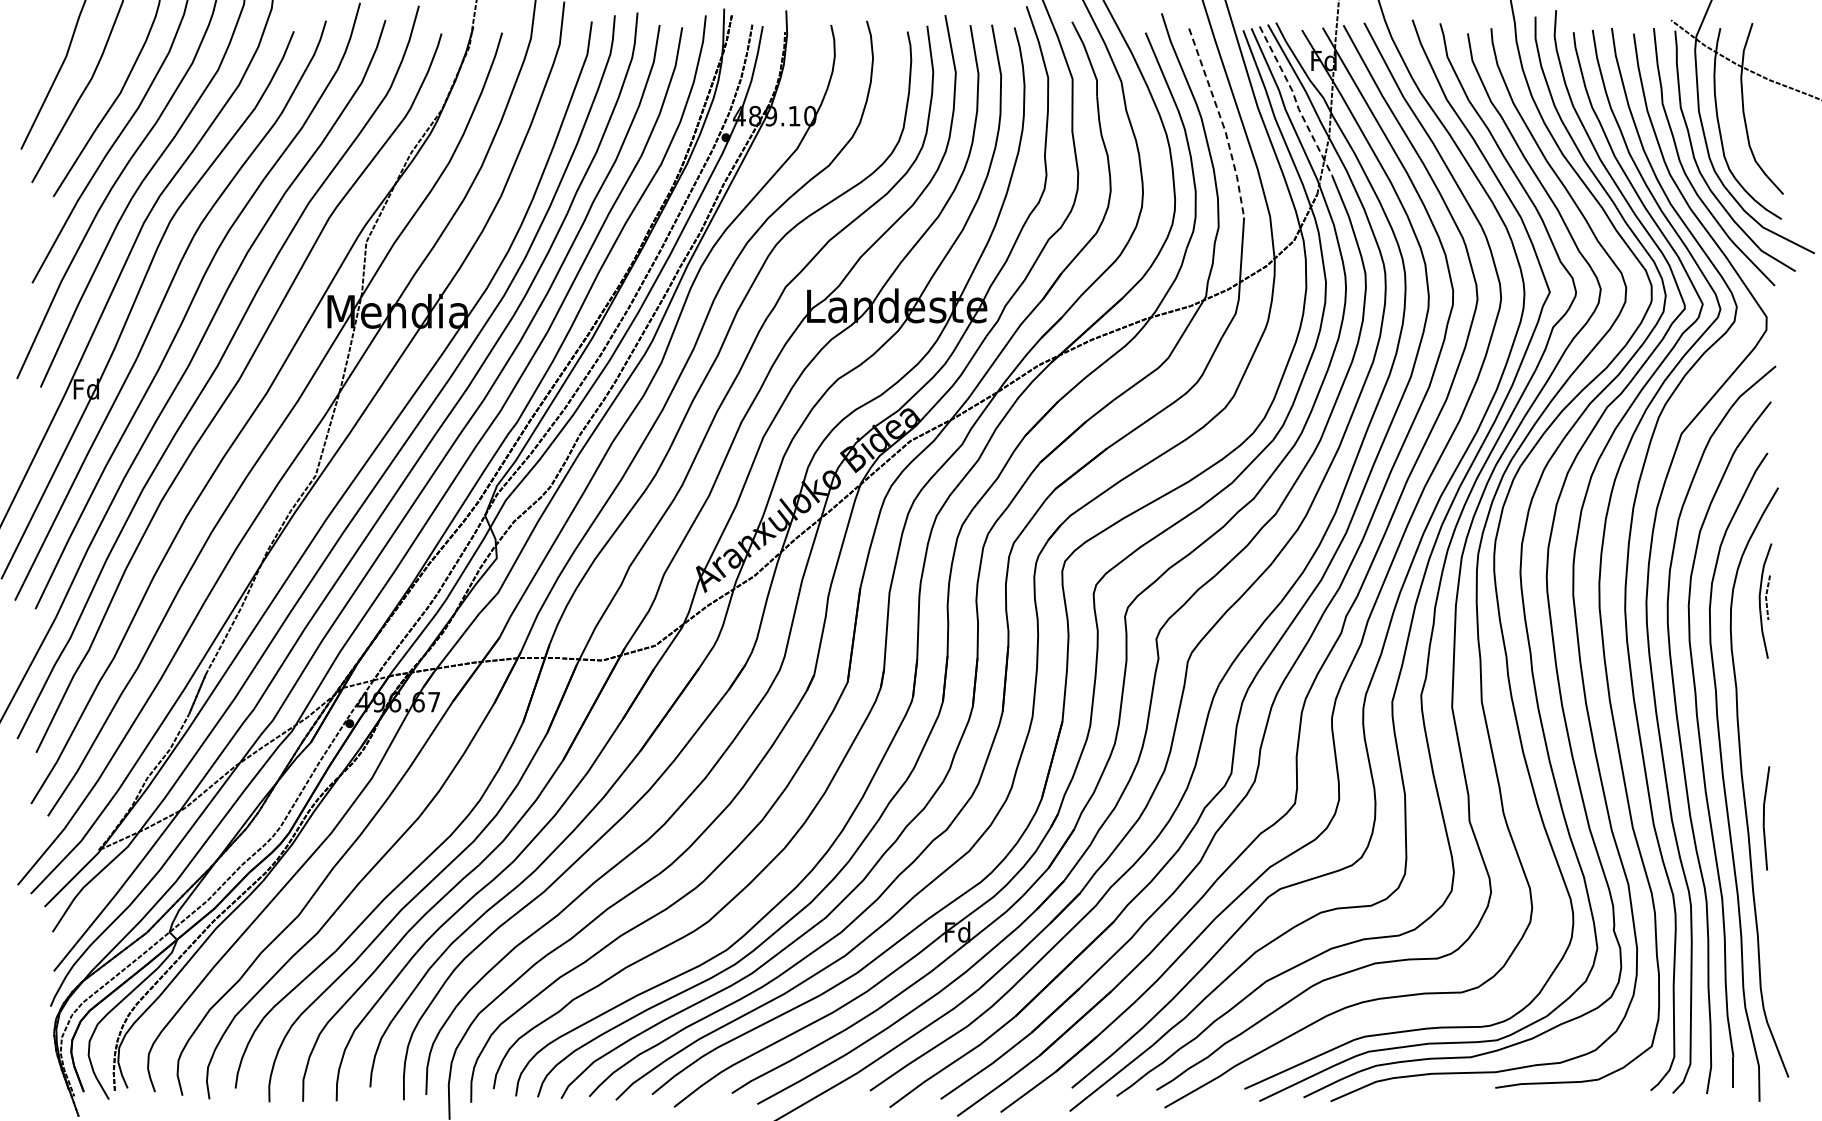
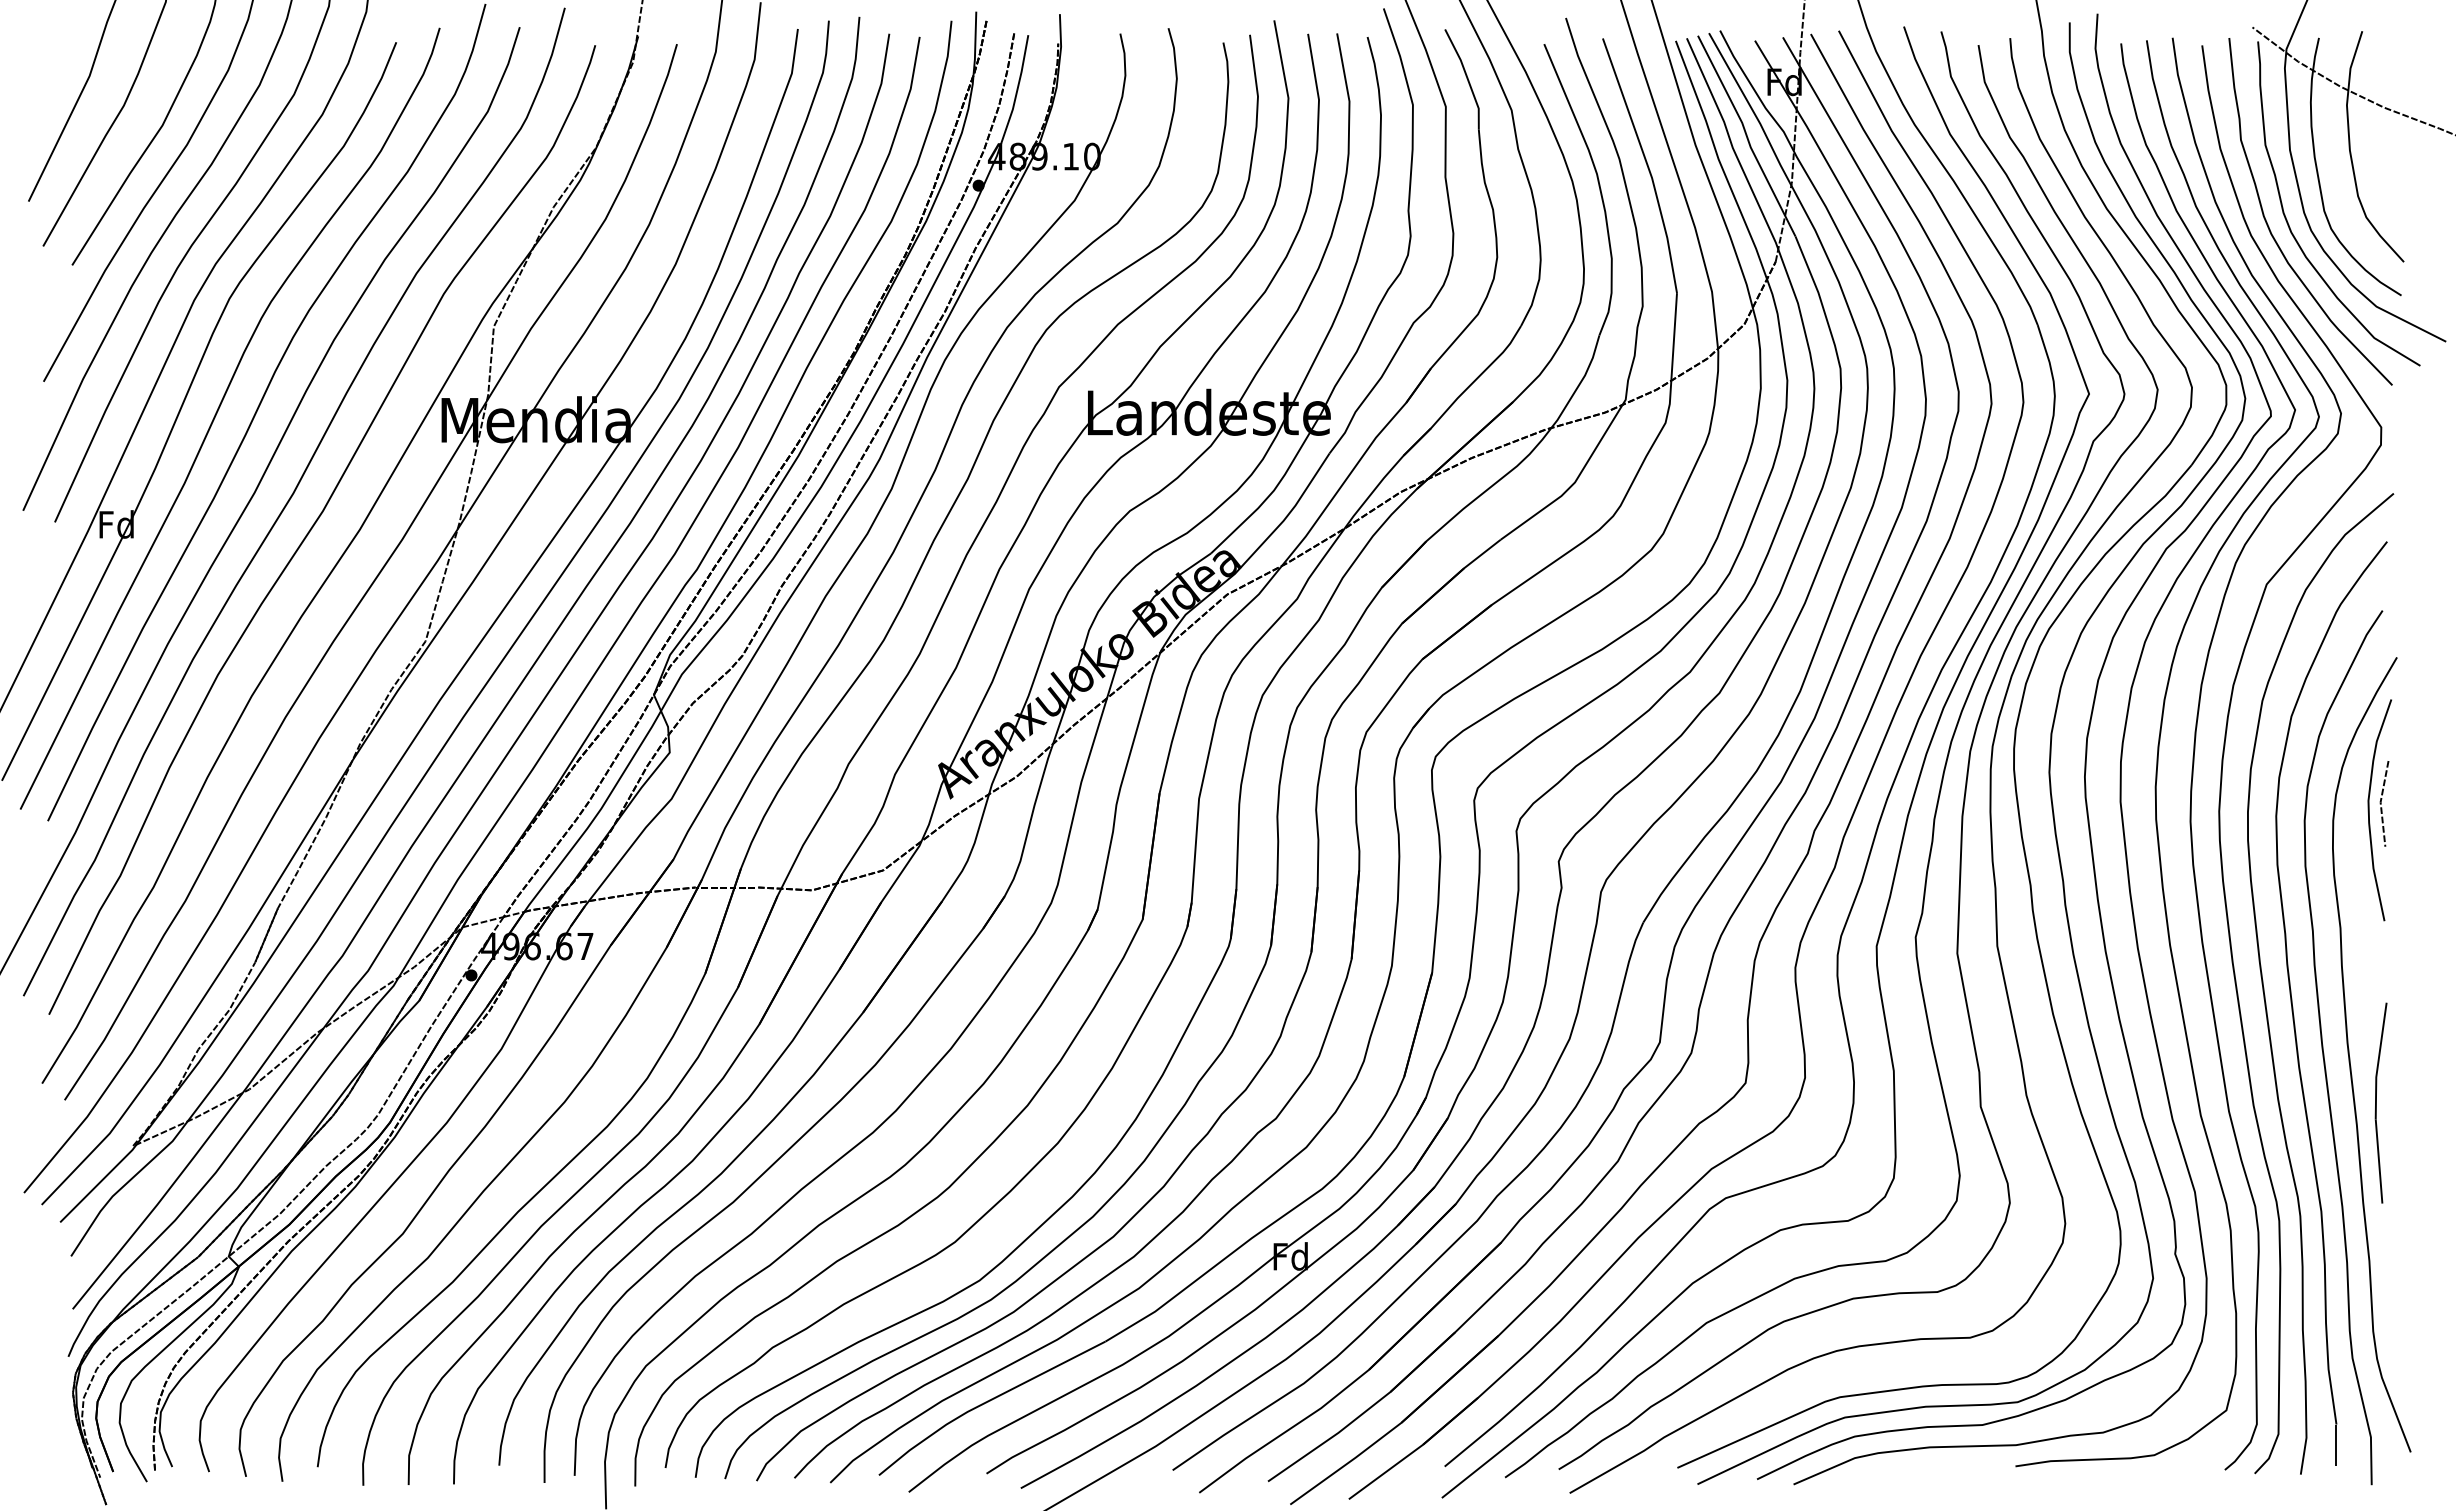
line: (1296, 101) -> (1747, 136), dashed -> solid
line: (1222, 122) -> (1647, 165), dashed -> solid
part: (1765, 600) -> (2379, 809), size x1.43
part: (1766, 818) -> (2381, 1103), size x1.43

